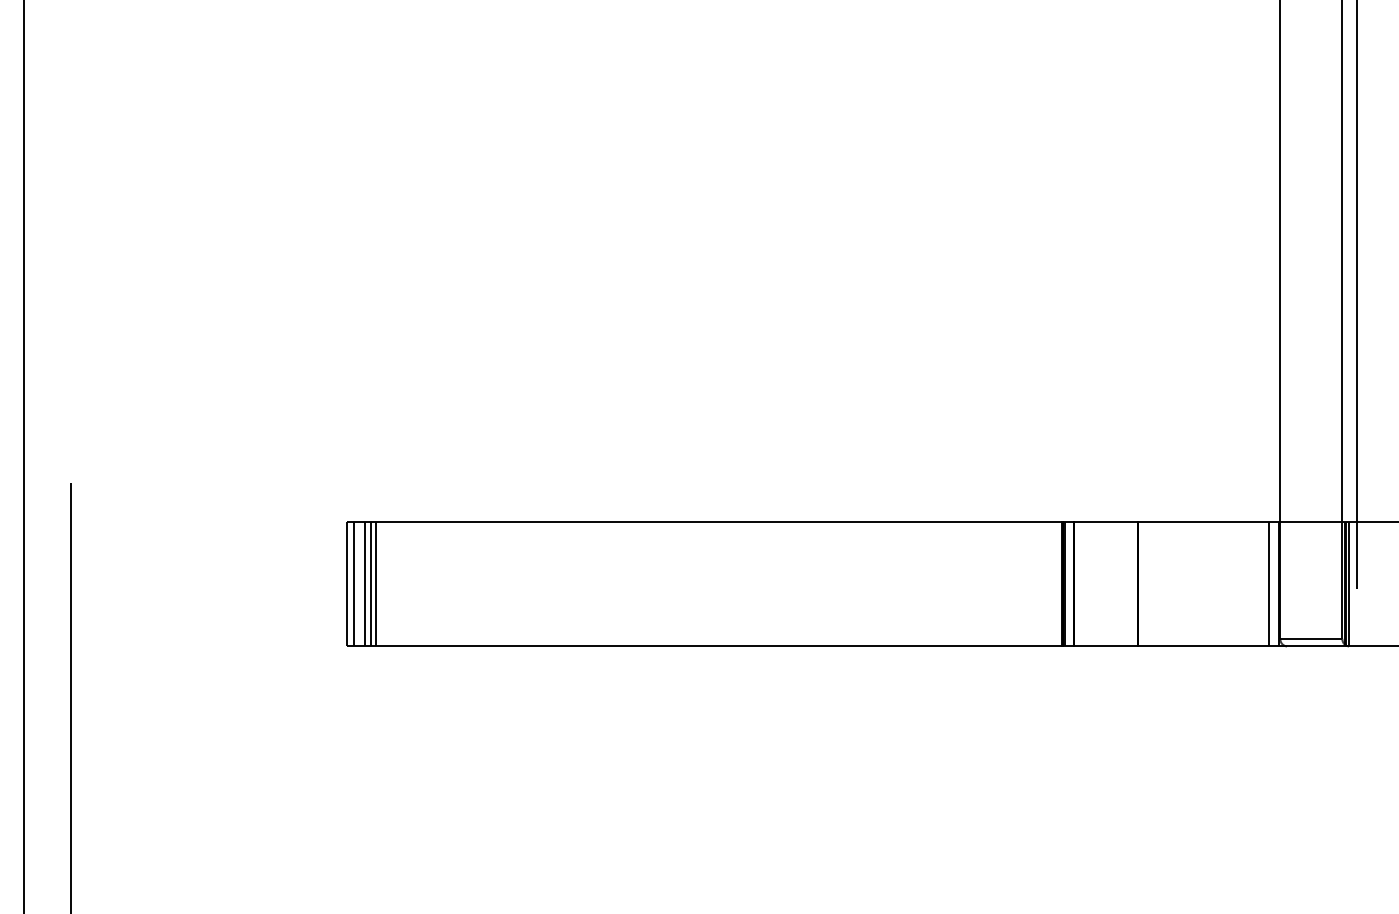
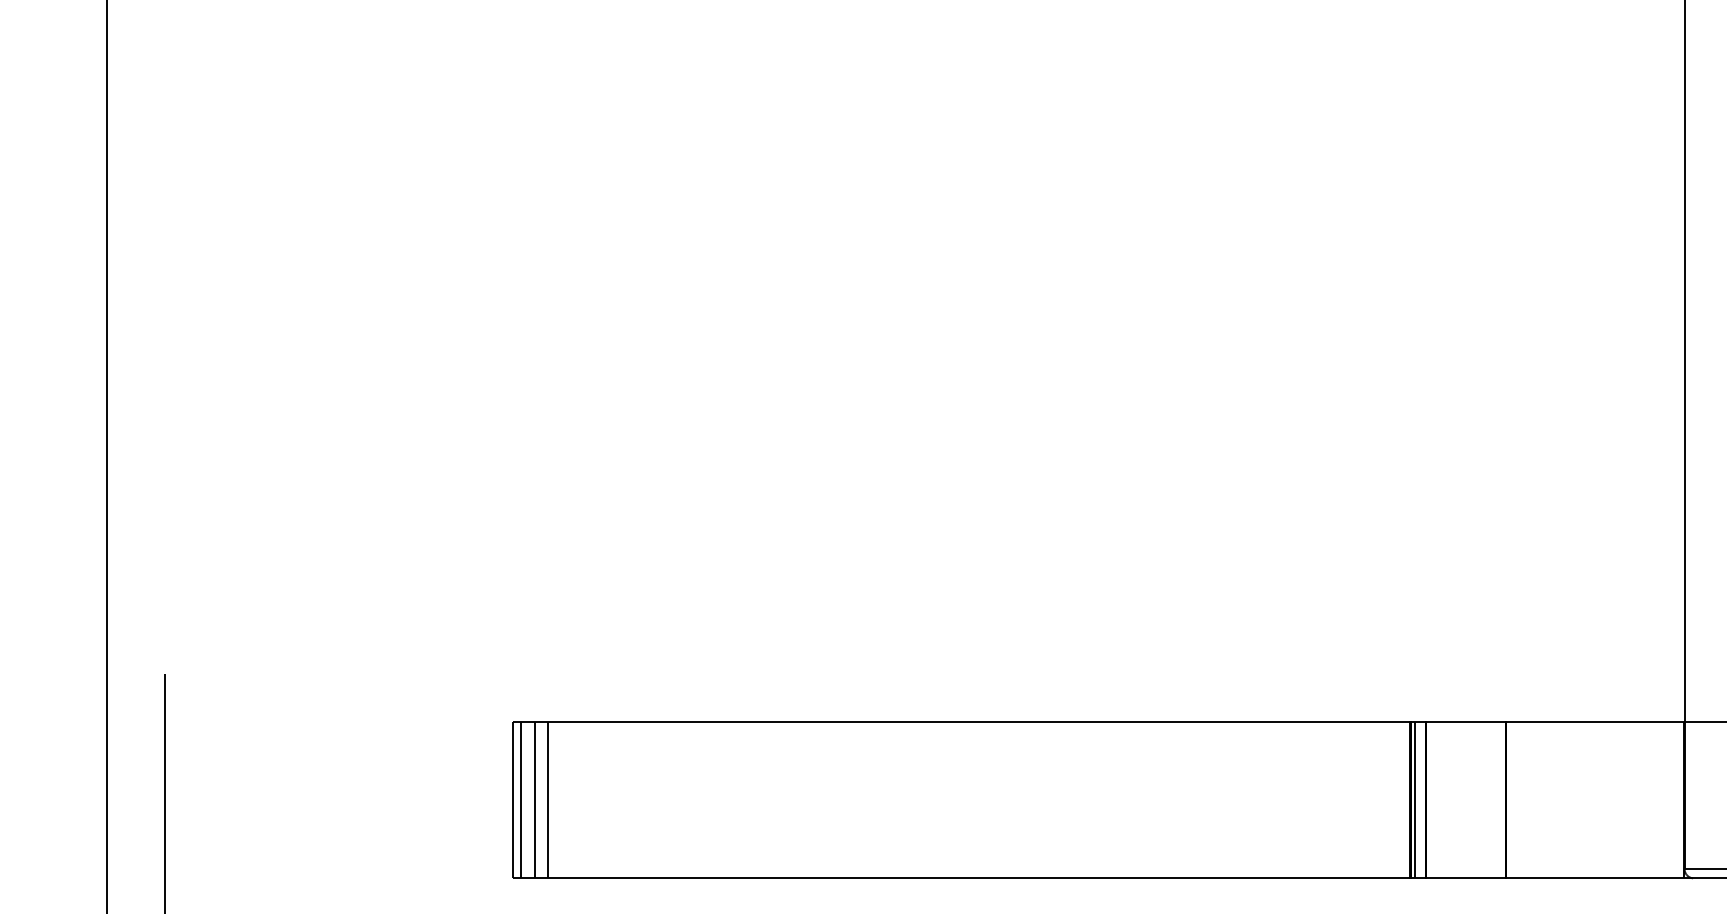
line: (371, 584) -> (543, 800), removed
line: (1269, 584) -> (1671, 800), removed

